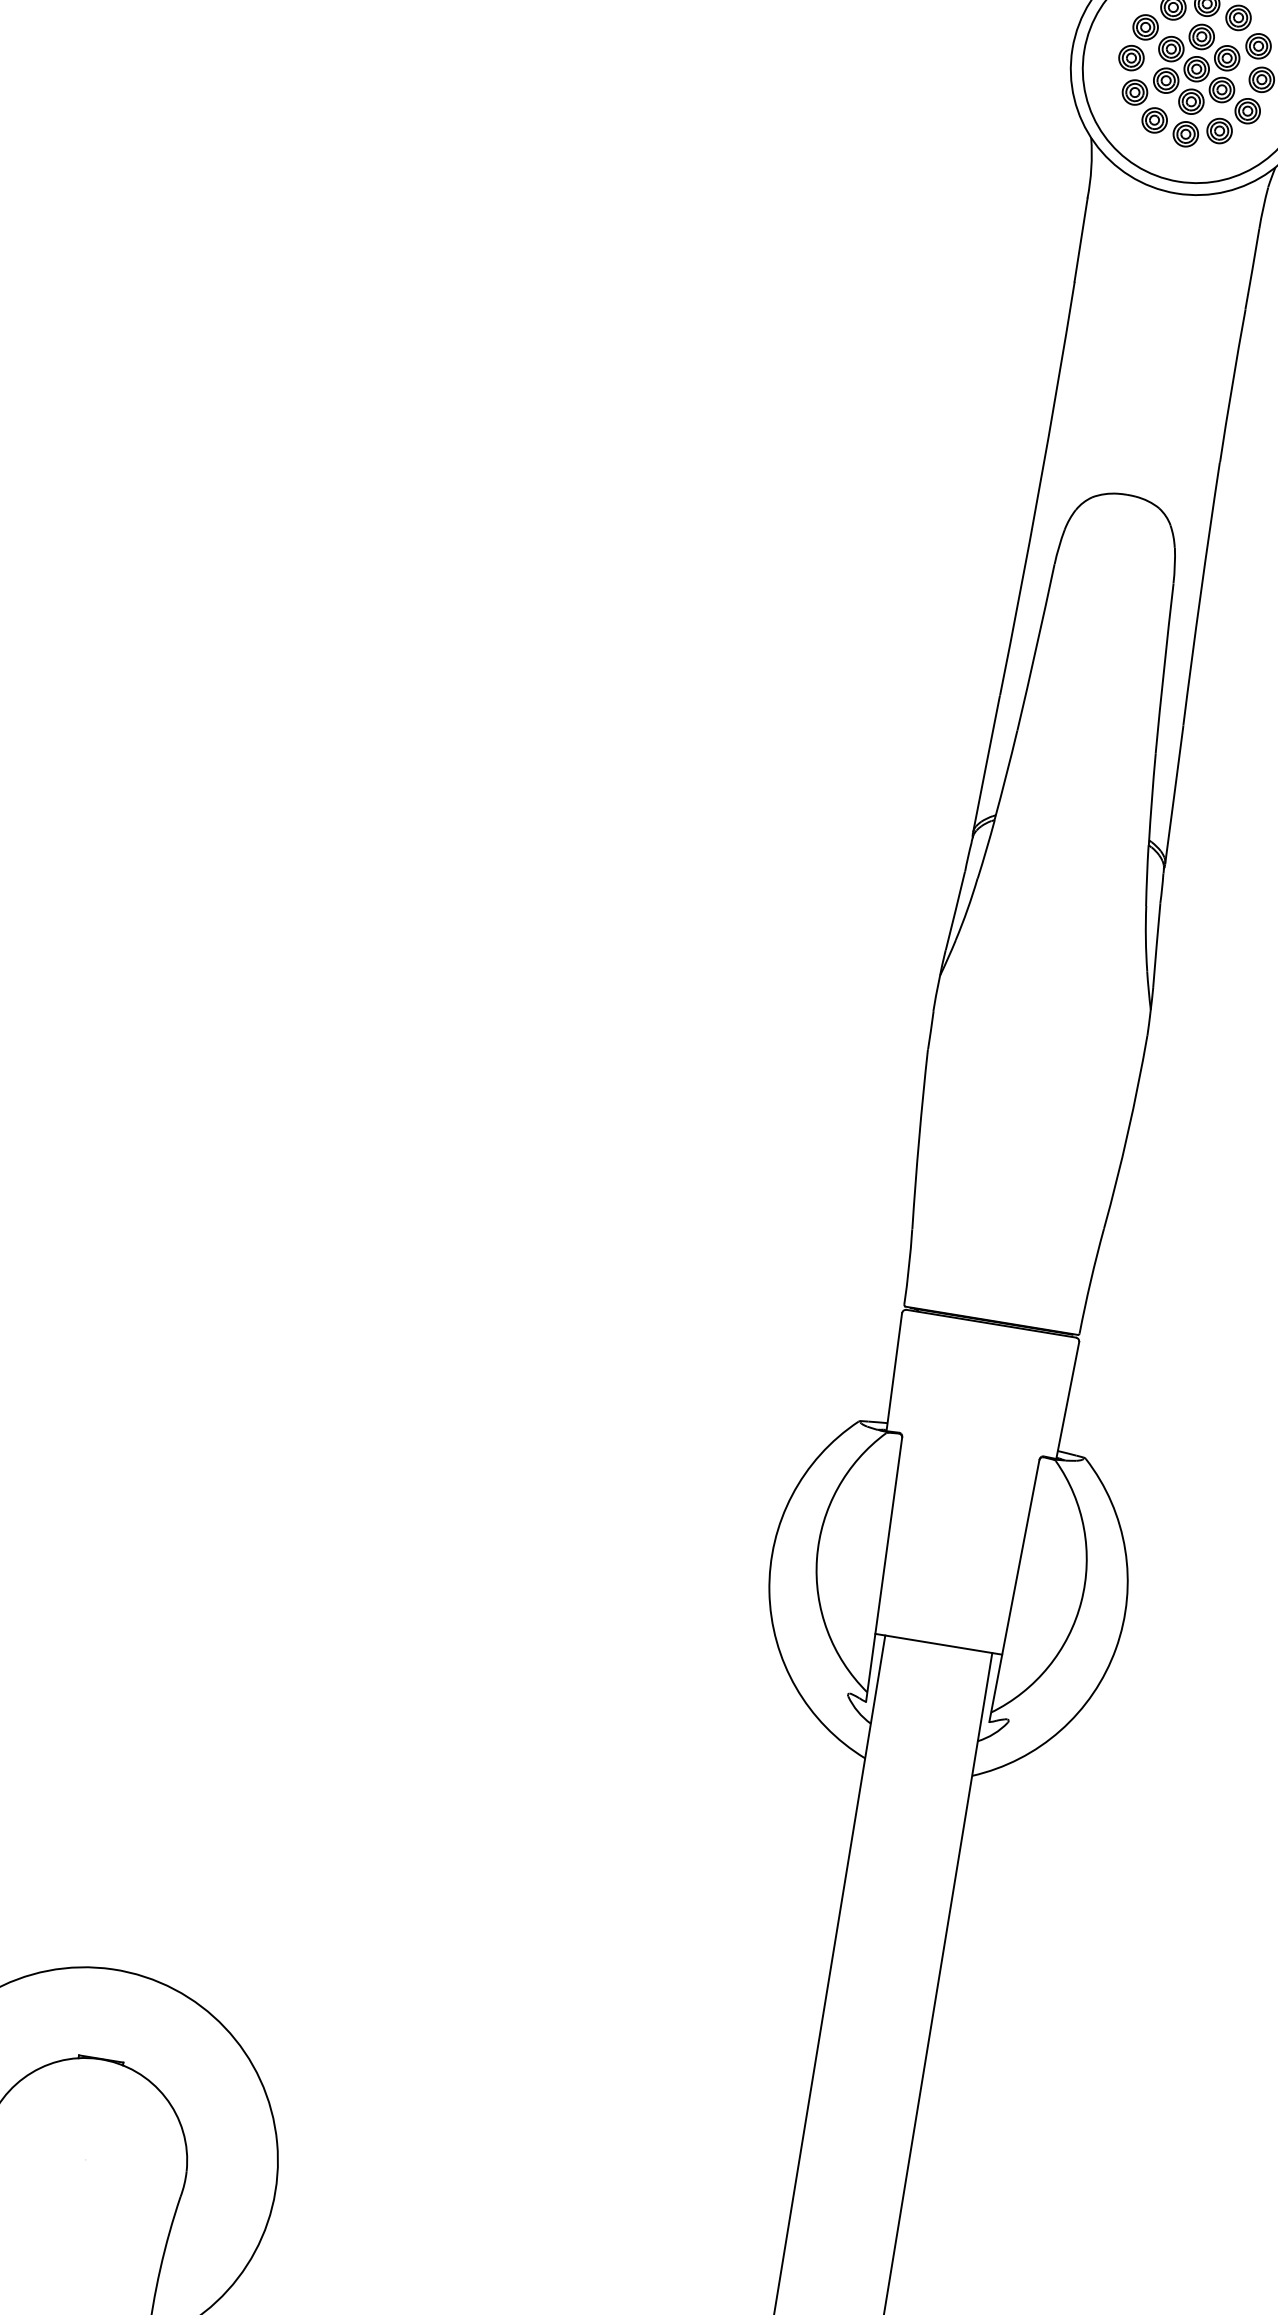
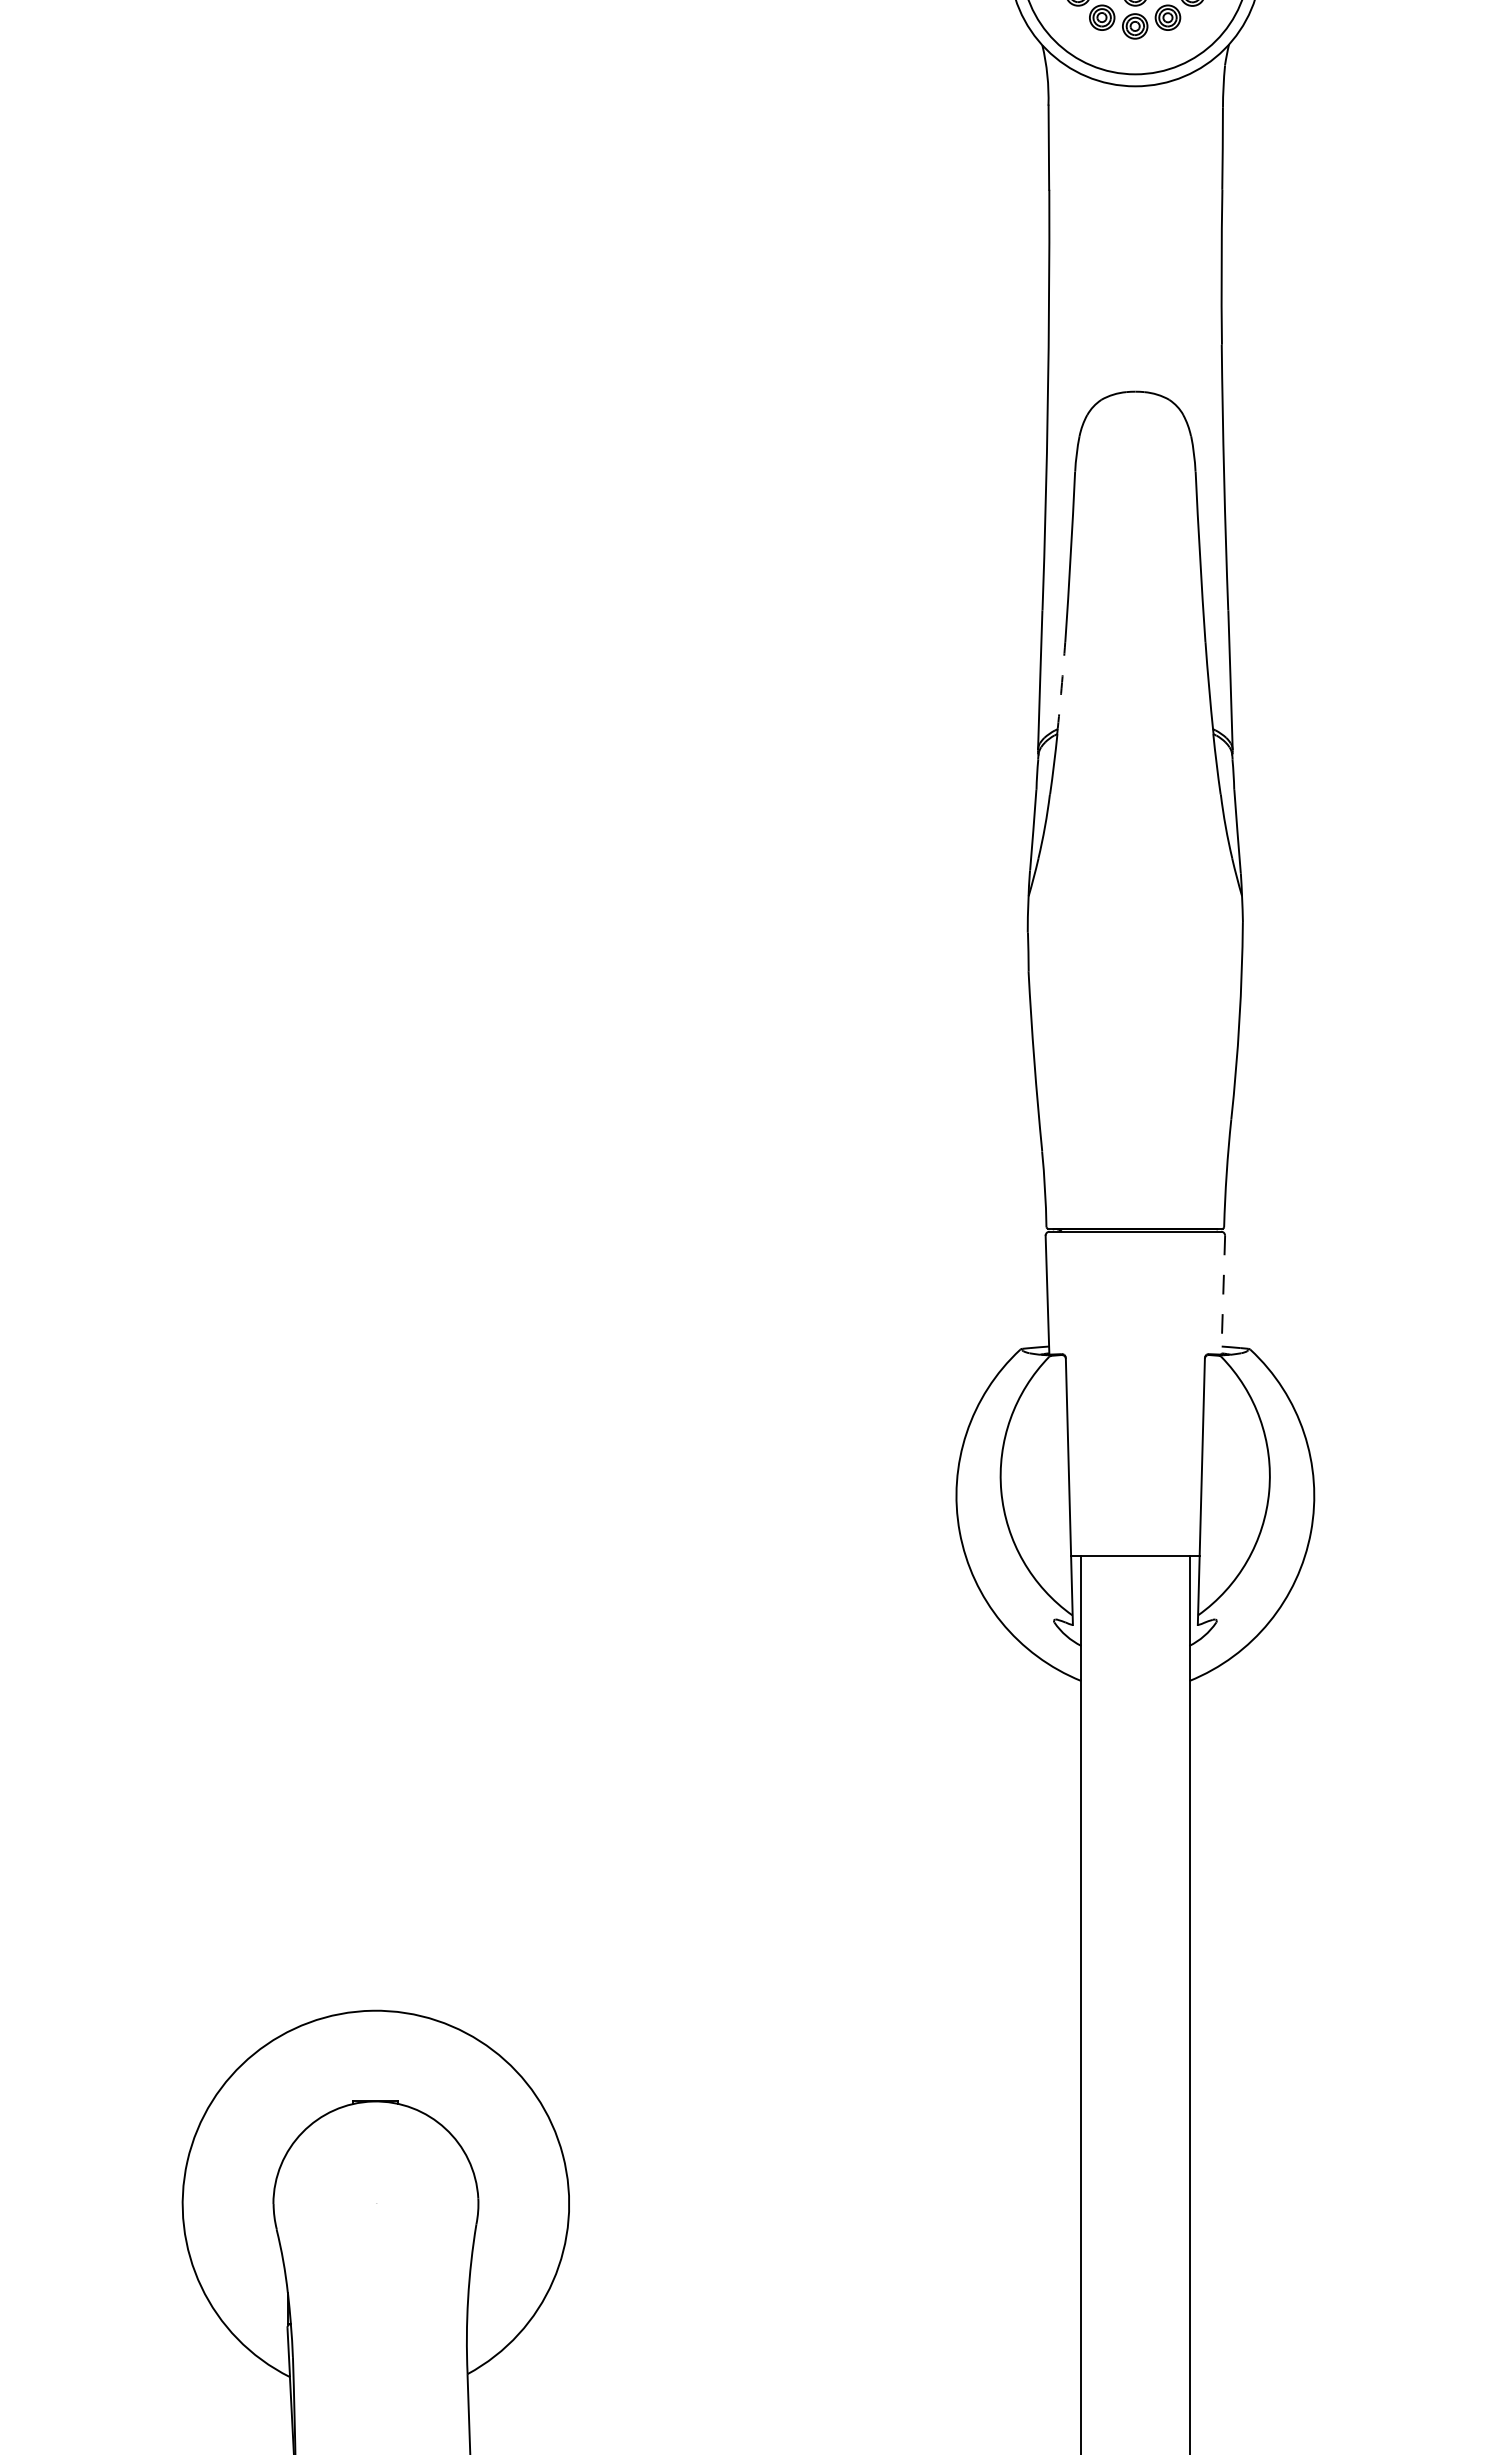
arc: (1006, 775) -> (1061, 688), solid -> dashed
line: (1067, 1400) -> (1223, 1295), solid -> dashed

